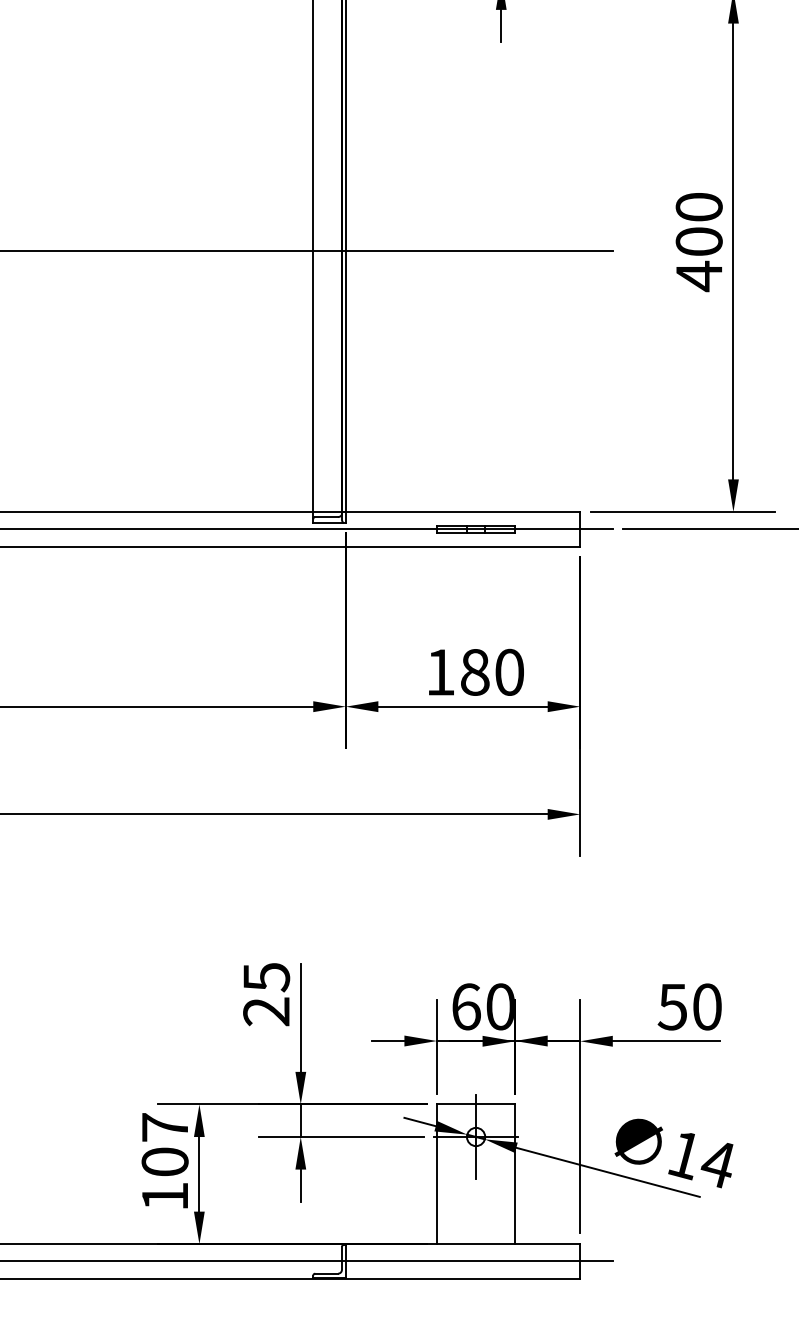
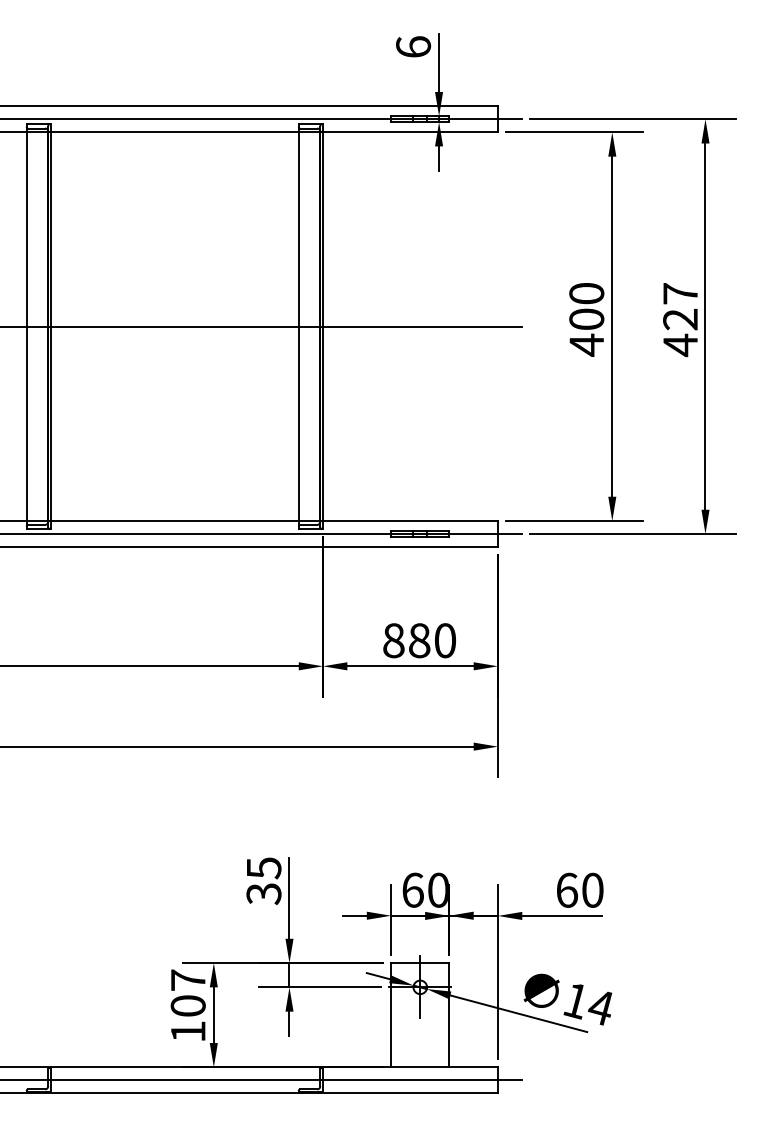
text: (440, 672) -> (393, 640), 180 -> 880
text: (672, 1005) -> (566, 889), 50 -> 60
text: (265, 1012) -> (263, 894), 25 -> 35

